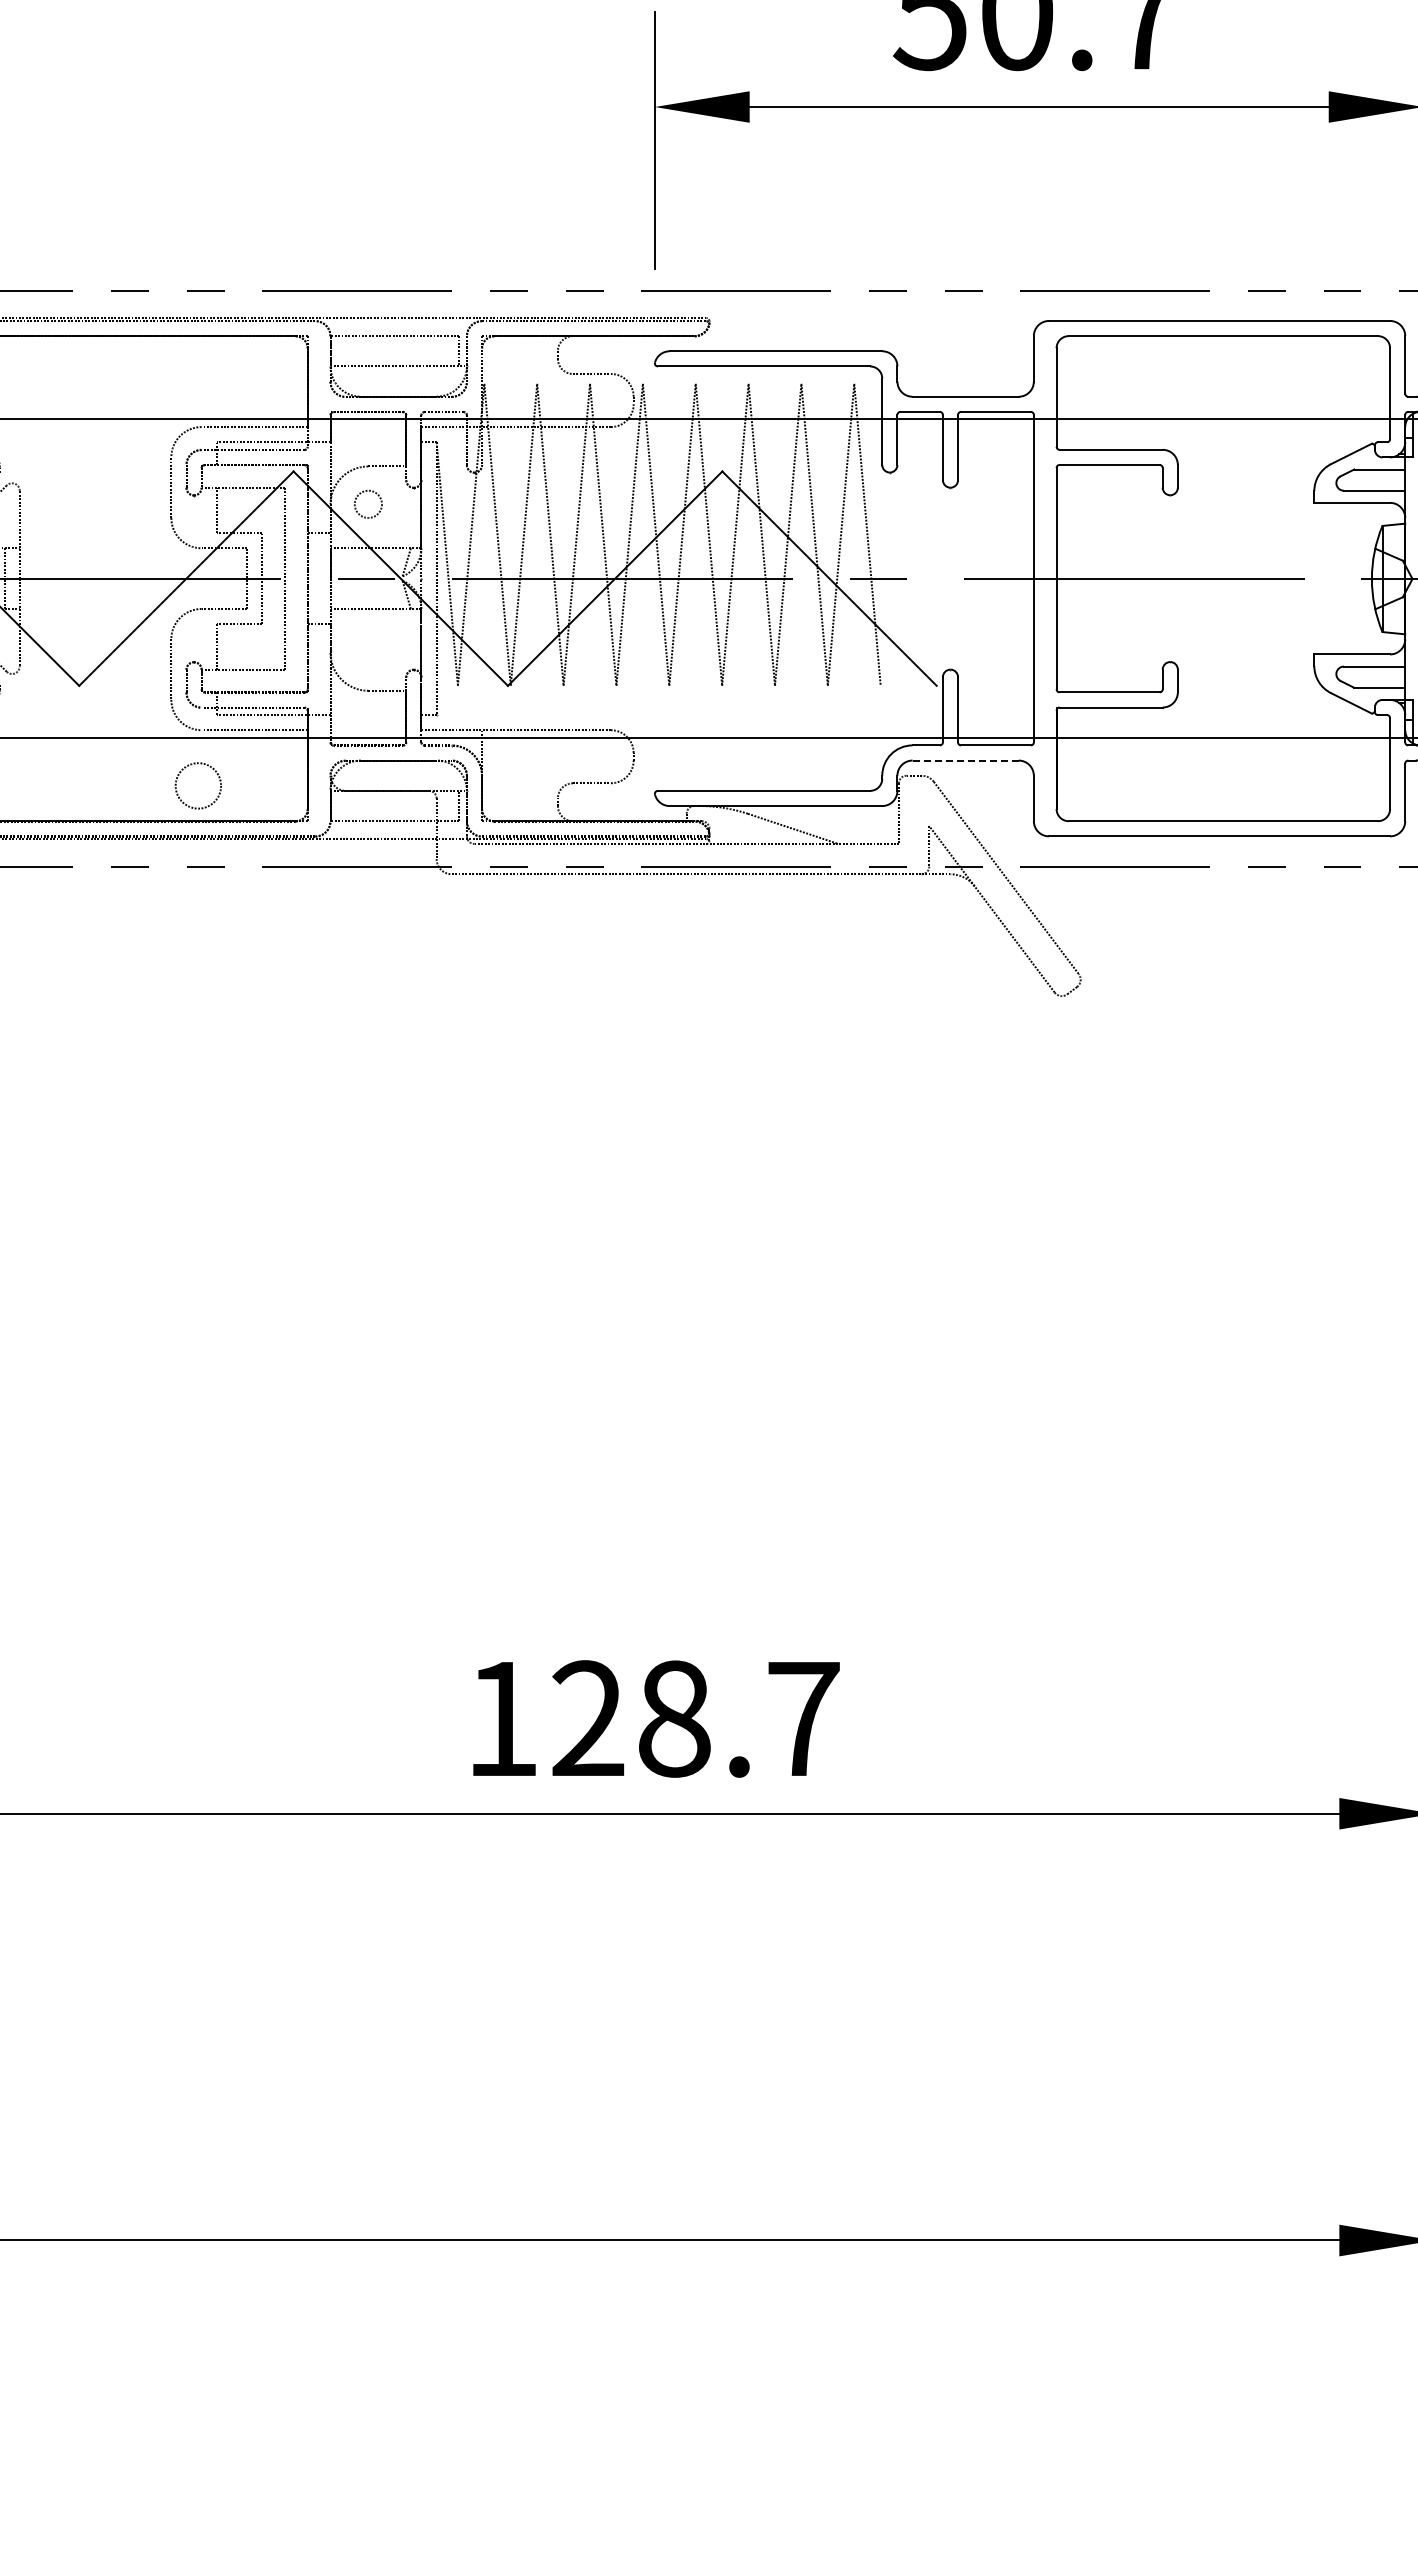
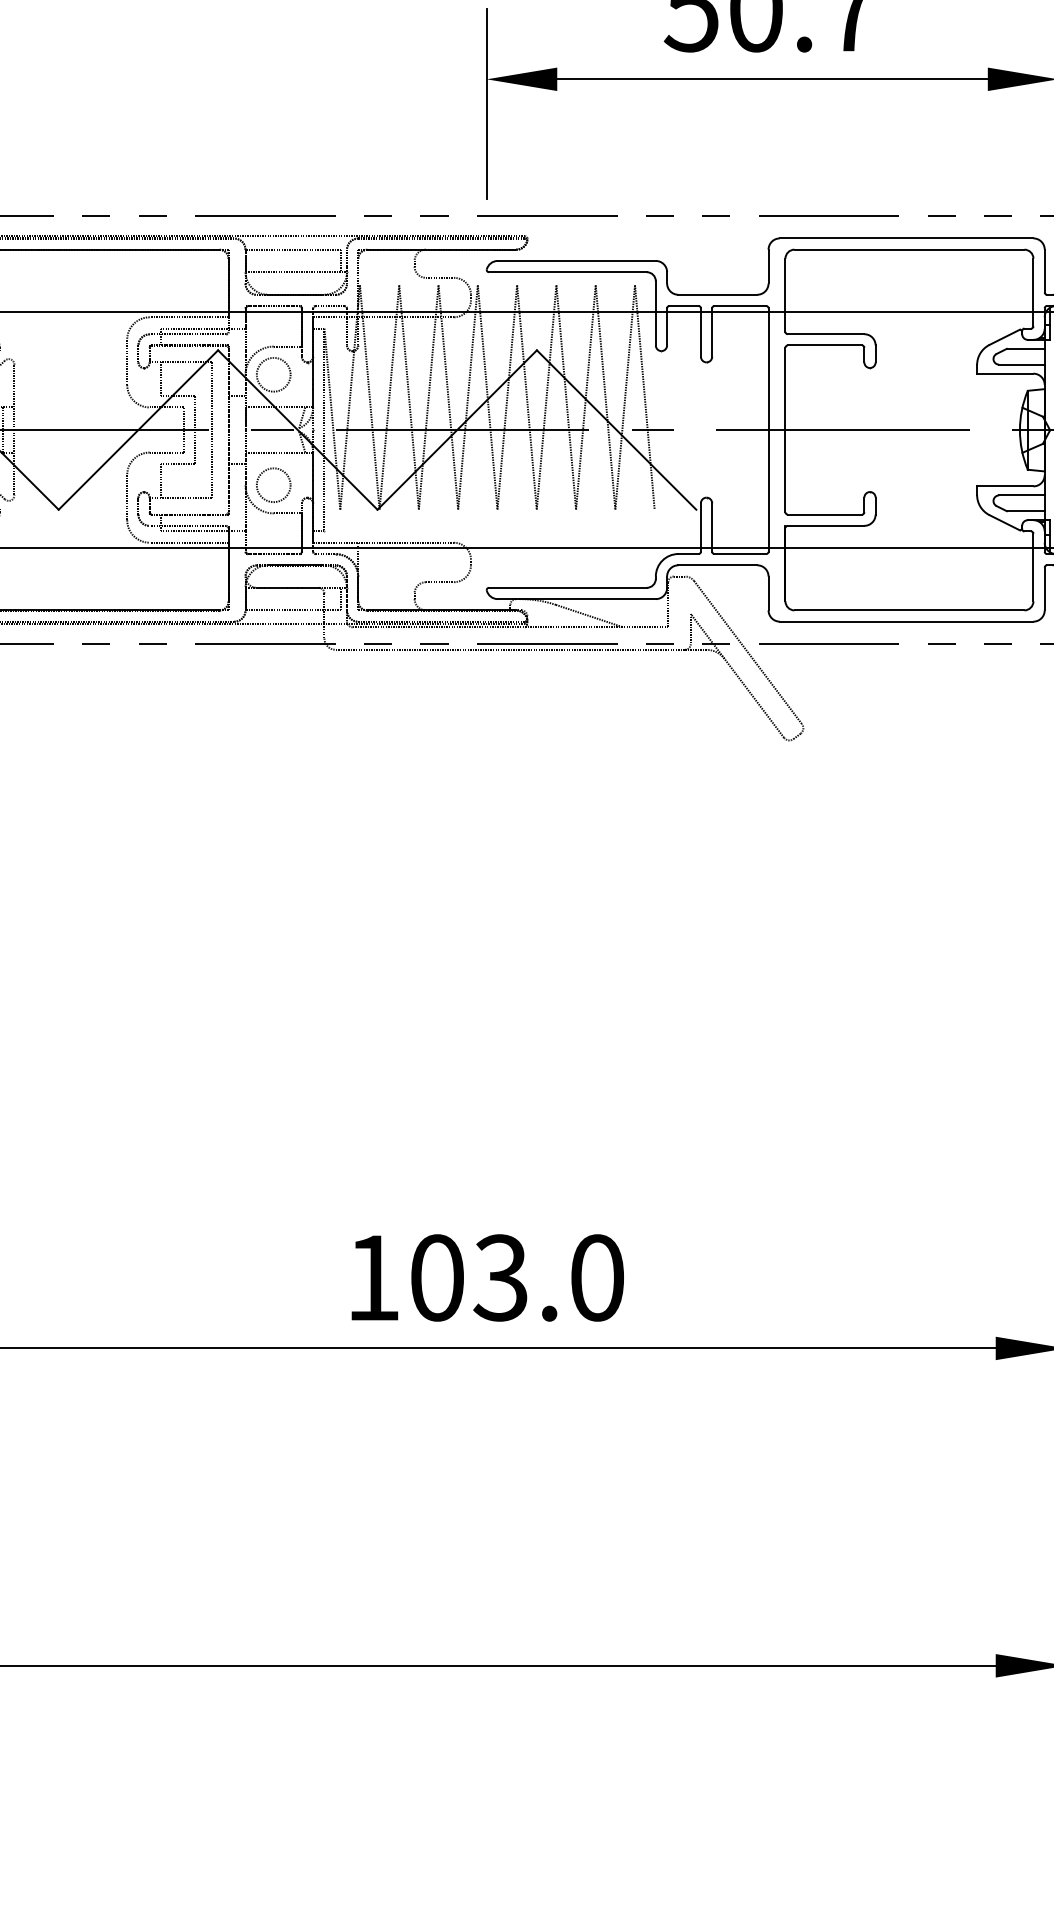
circle: (368, 504) -> (273, 374), size x1.67
line: (965, 760) -> (717, 565), dashed -> solid
circle: (197, 785) -> (273, 484), moved
text: (695, 1718) -> (516, 1277), 128.7 -> 103.0

